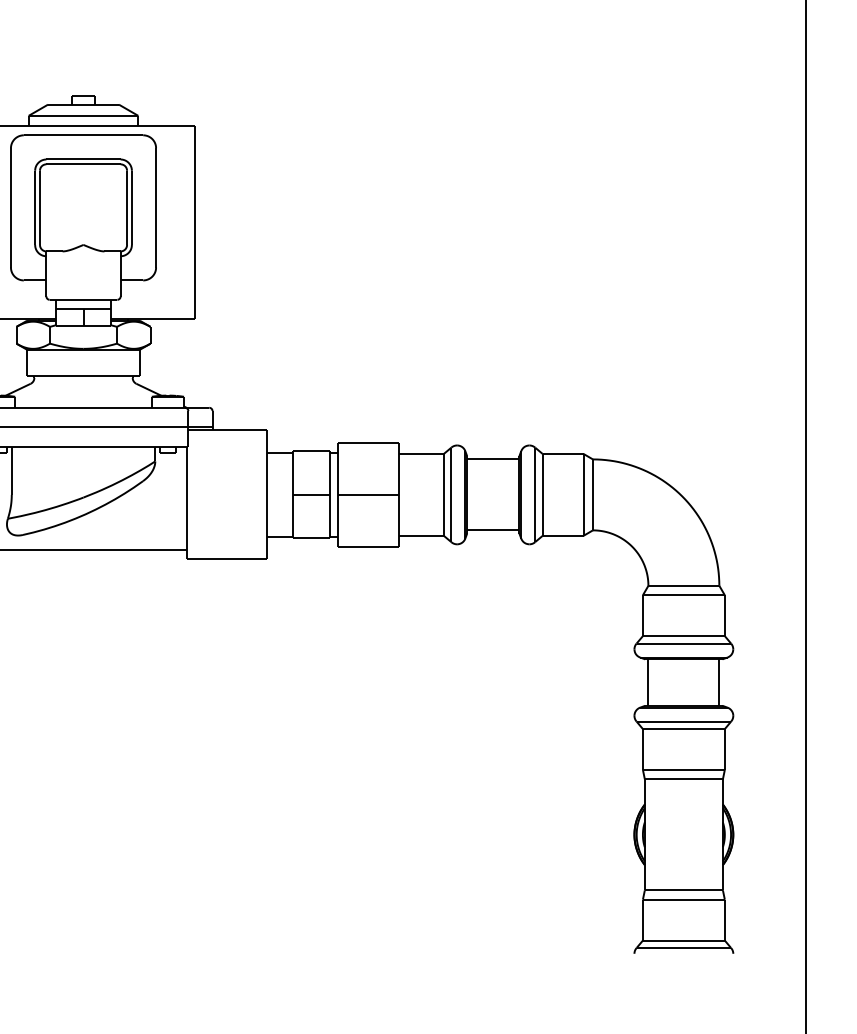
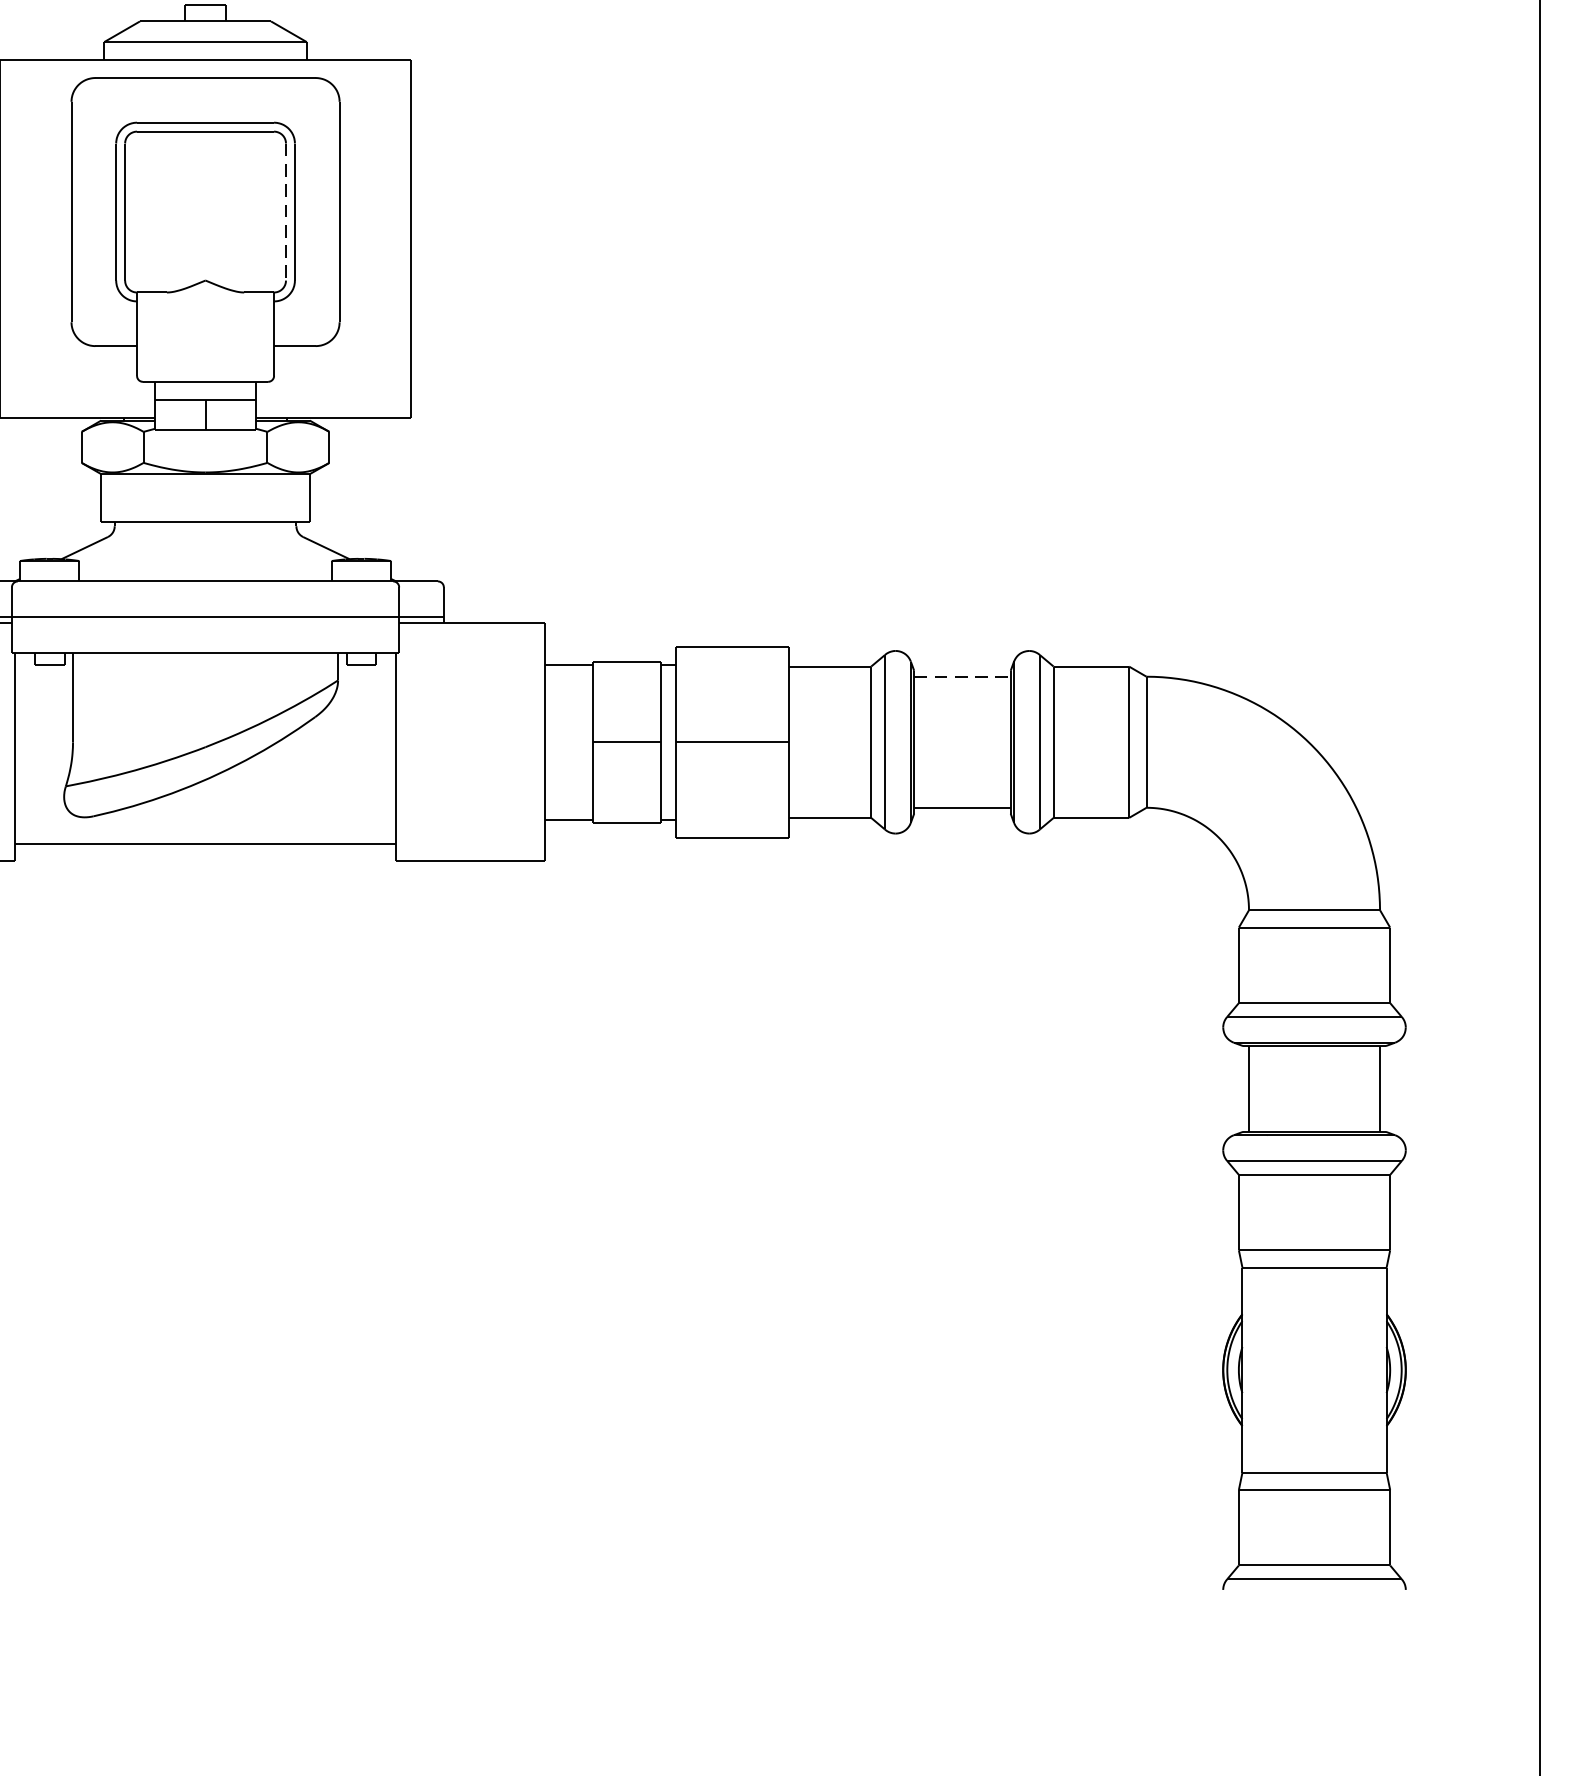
line: (127, 208) -> (286, 213), solid -> dashed
line: (493, 459) -> (962, 676), solid -> dashed

